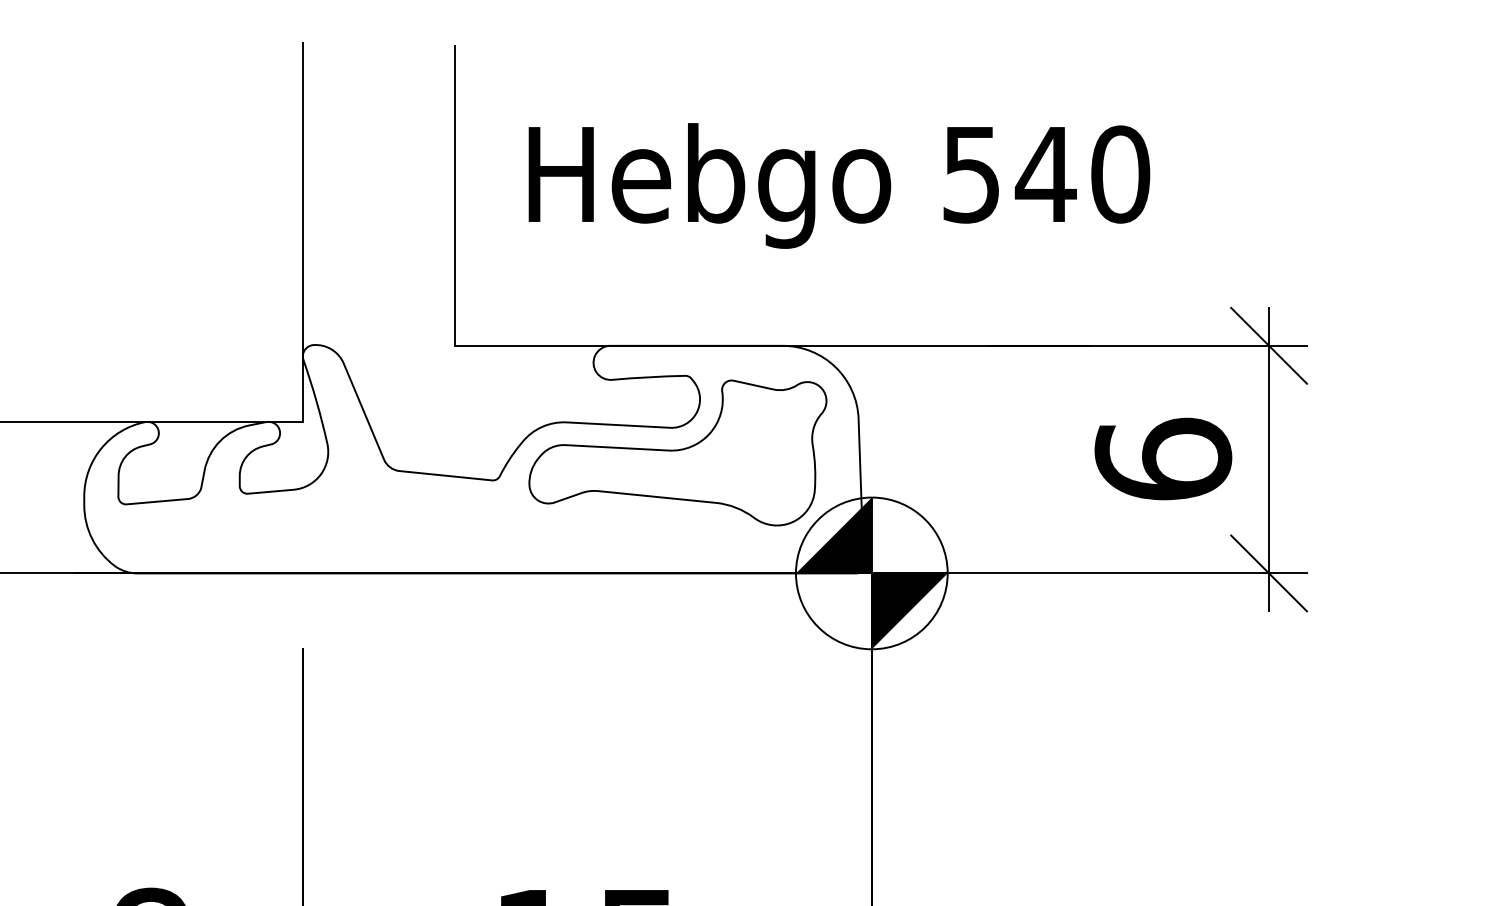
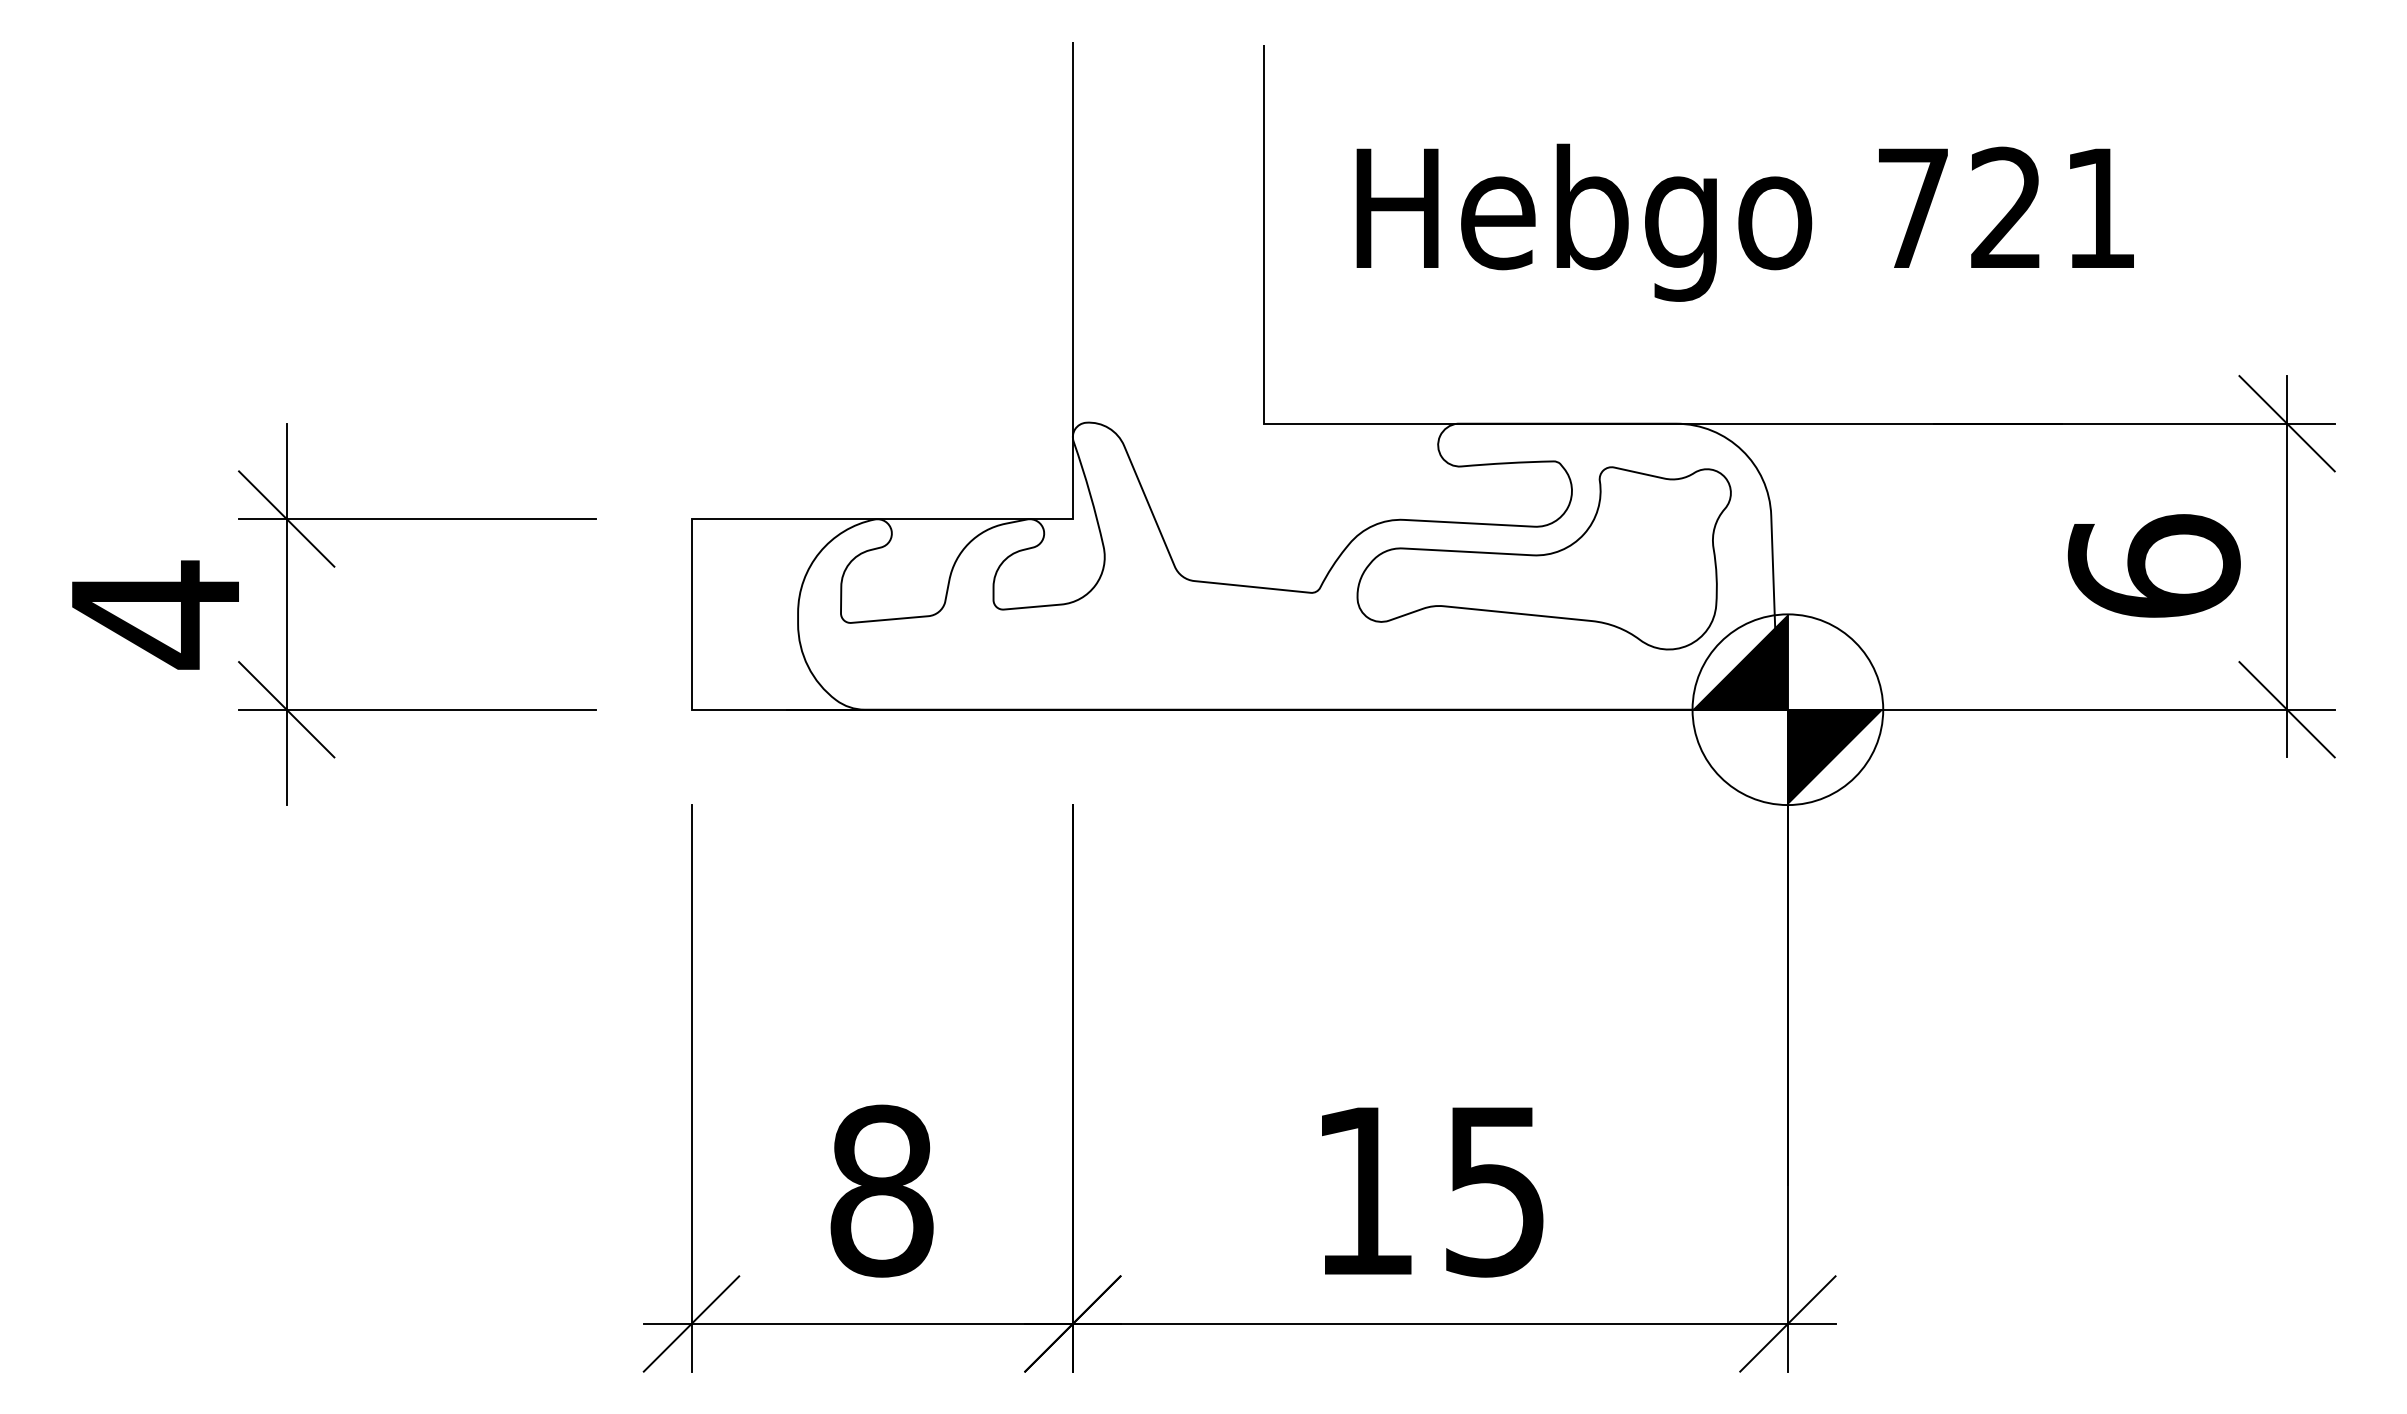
text: (1046, 174) -> (2007, 208), 540 -> 721

